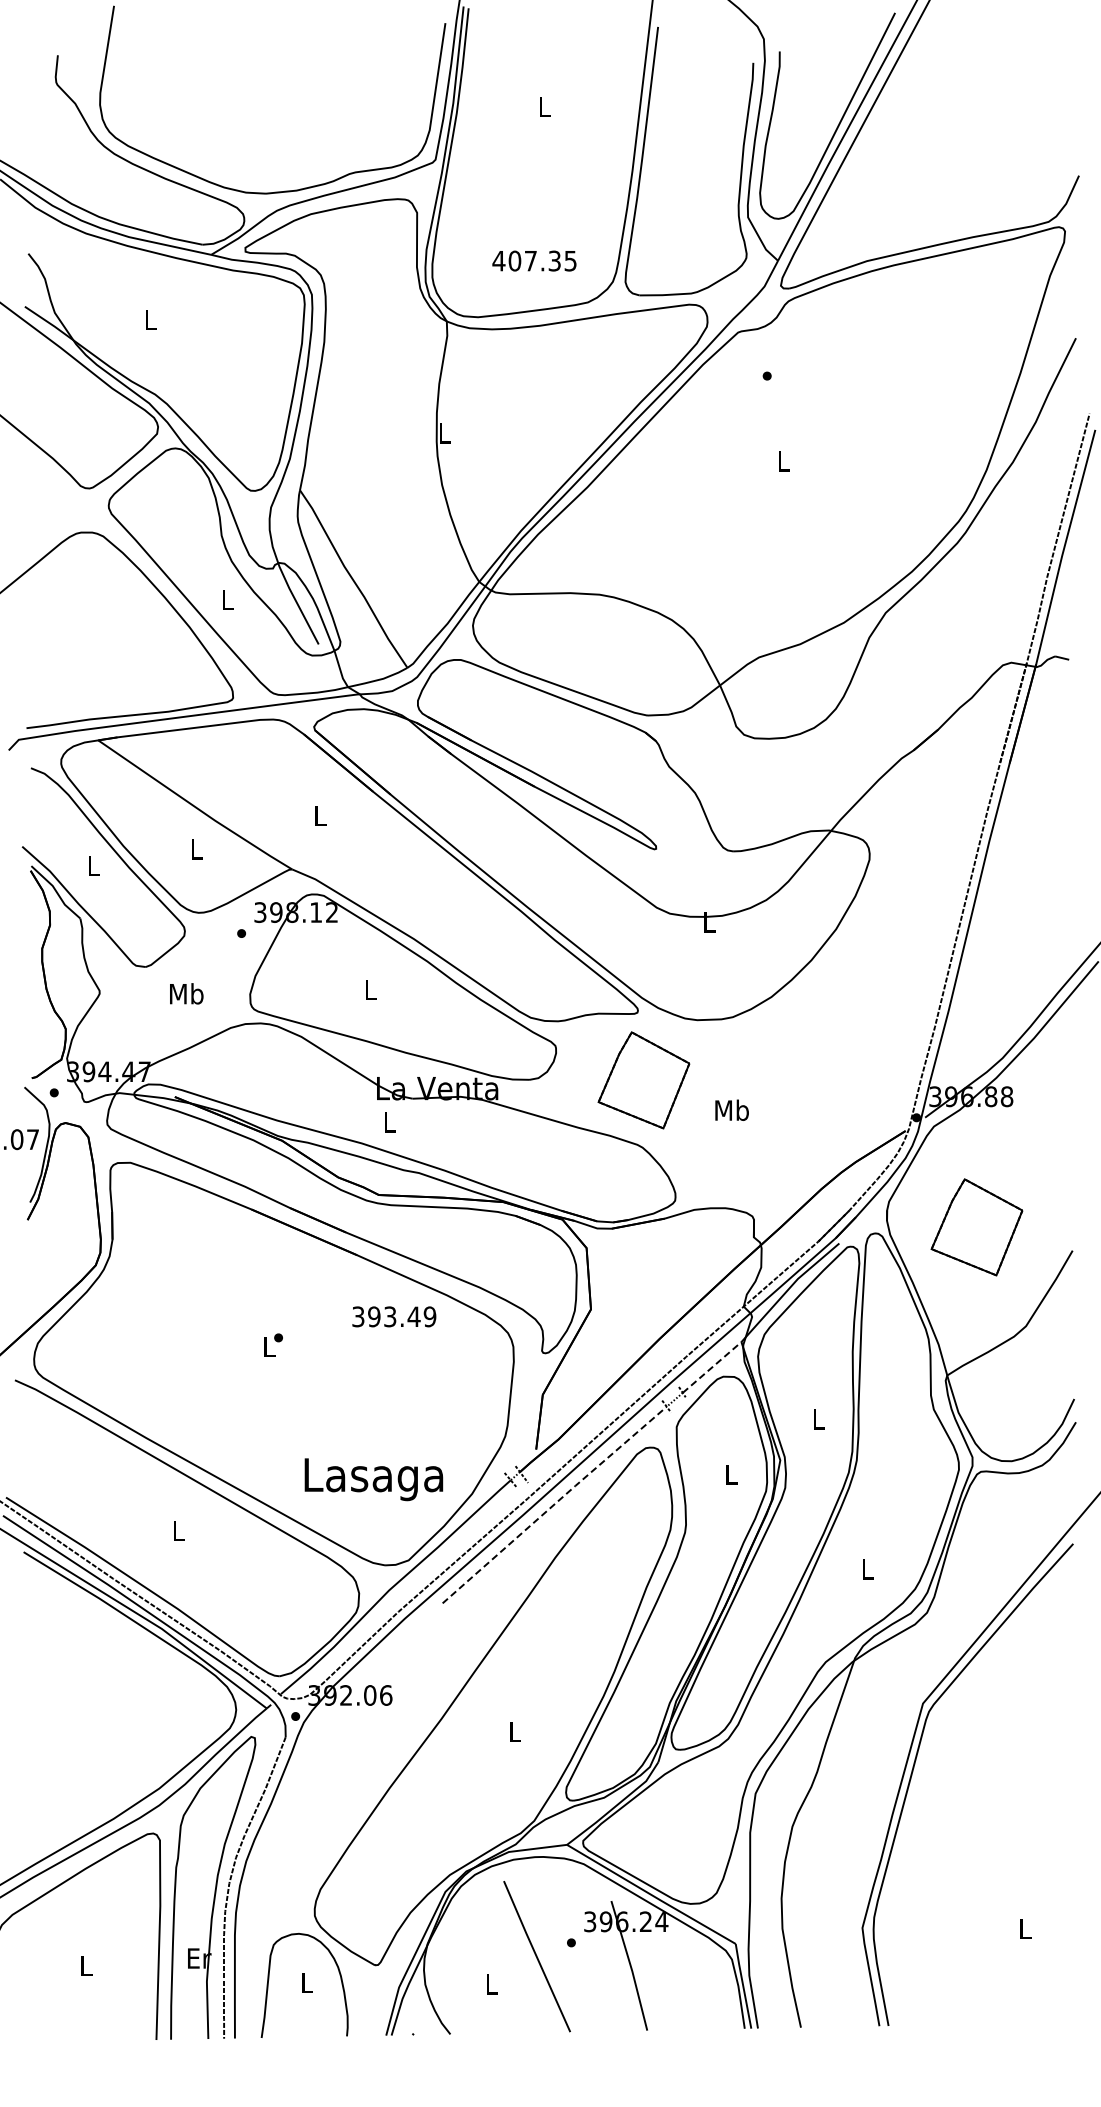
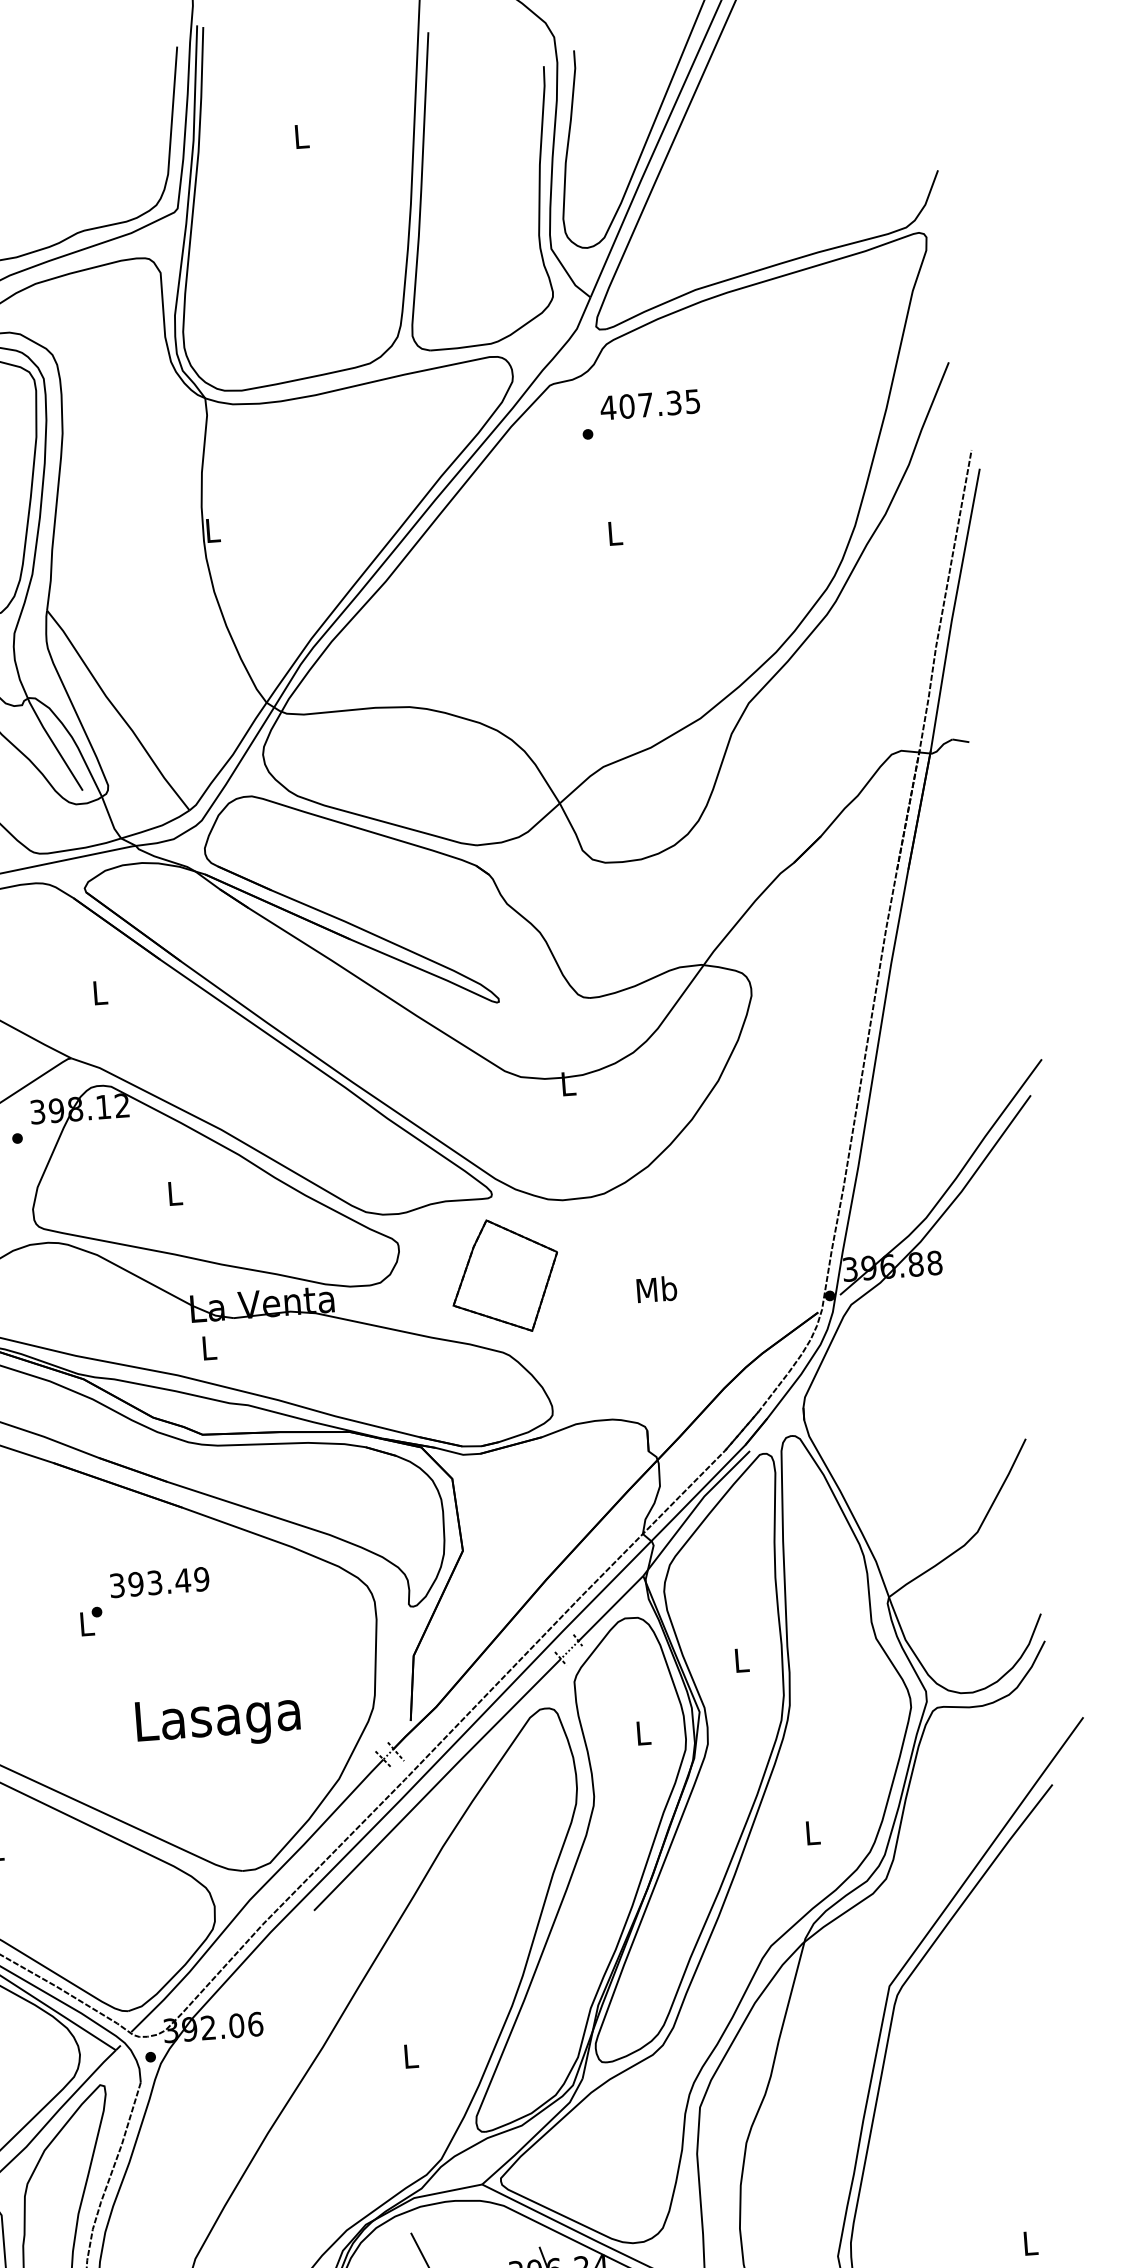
text: (534, 260) -> (650, 404), moved
text: (731, 1109) -> (656, 1288), moved
part: (976, 1227) -> (910, 1420), removed
text: (394, 1316) -> (159, 1582), moved
line: (712, 1367) -> (611, 1608), dashed -> solid
text: (373, 1479) -> (217, 1721), moved
line: (554, 1504) -> (437, 1784), dashed -> solid

